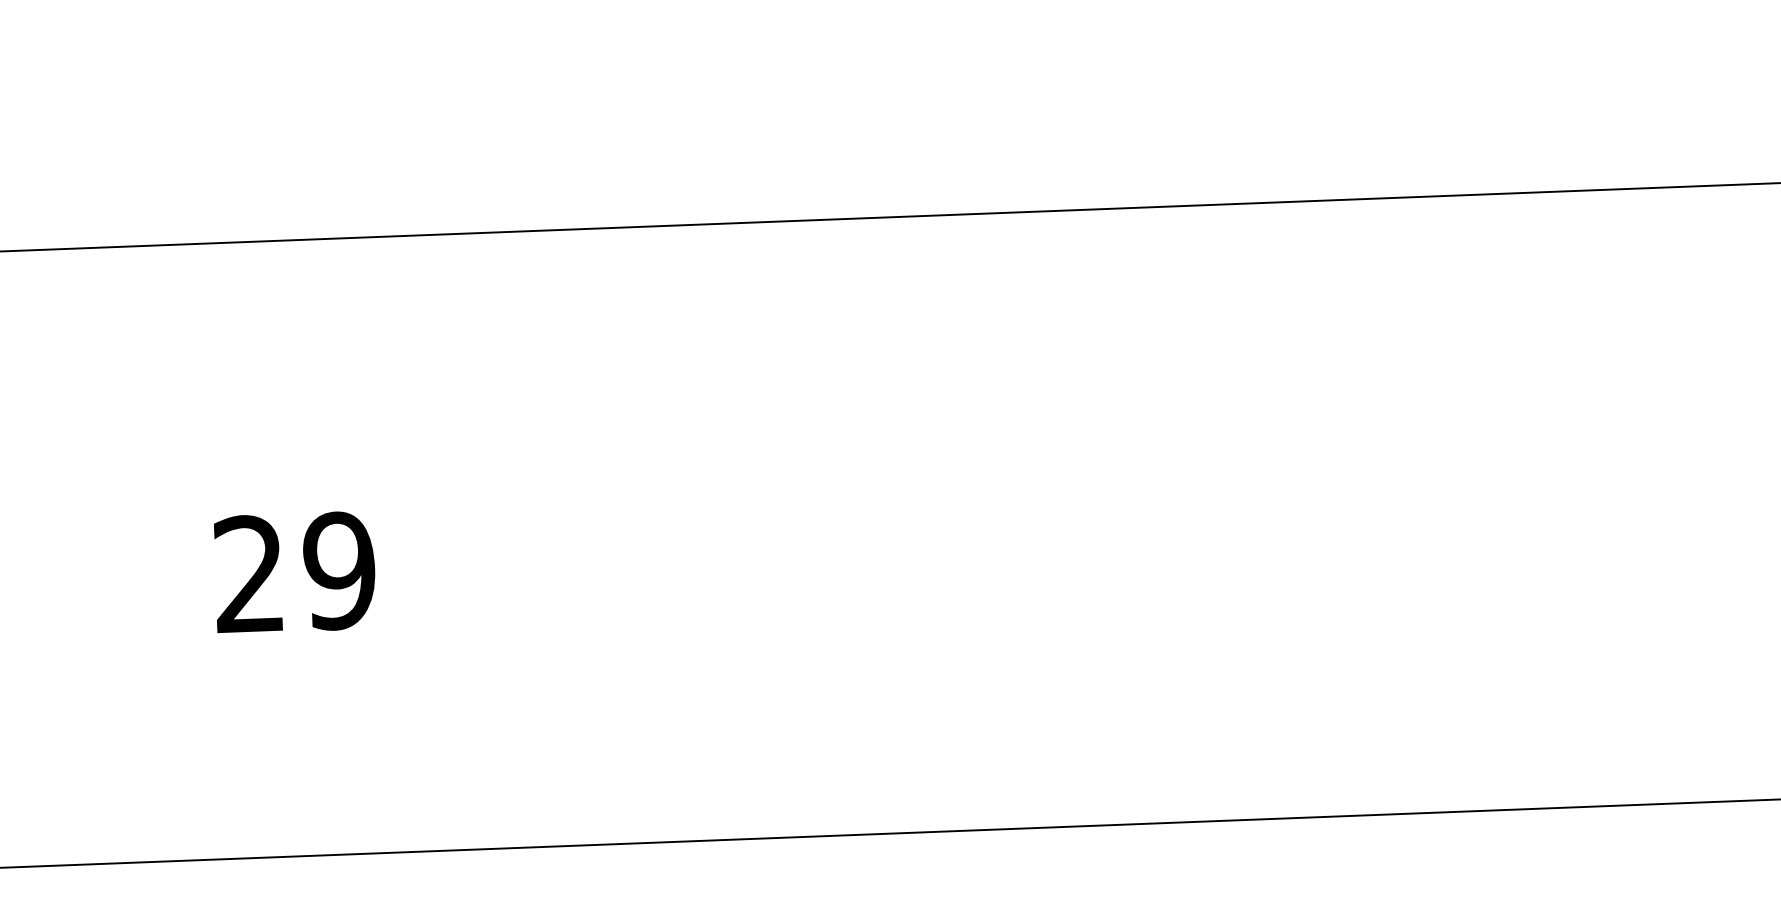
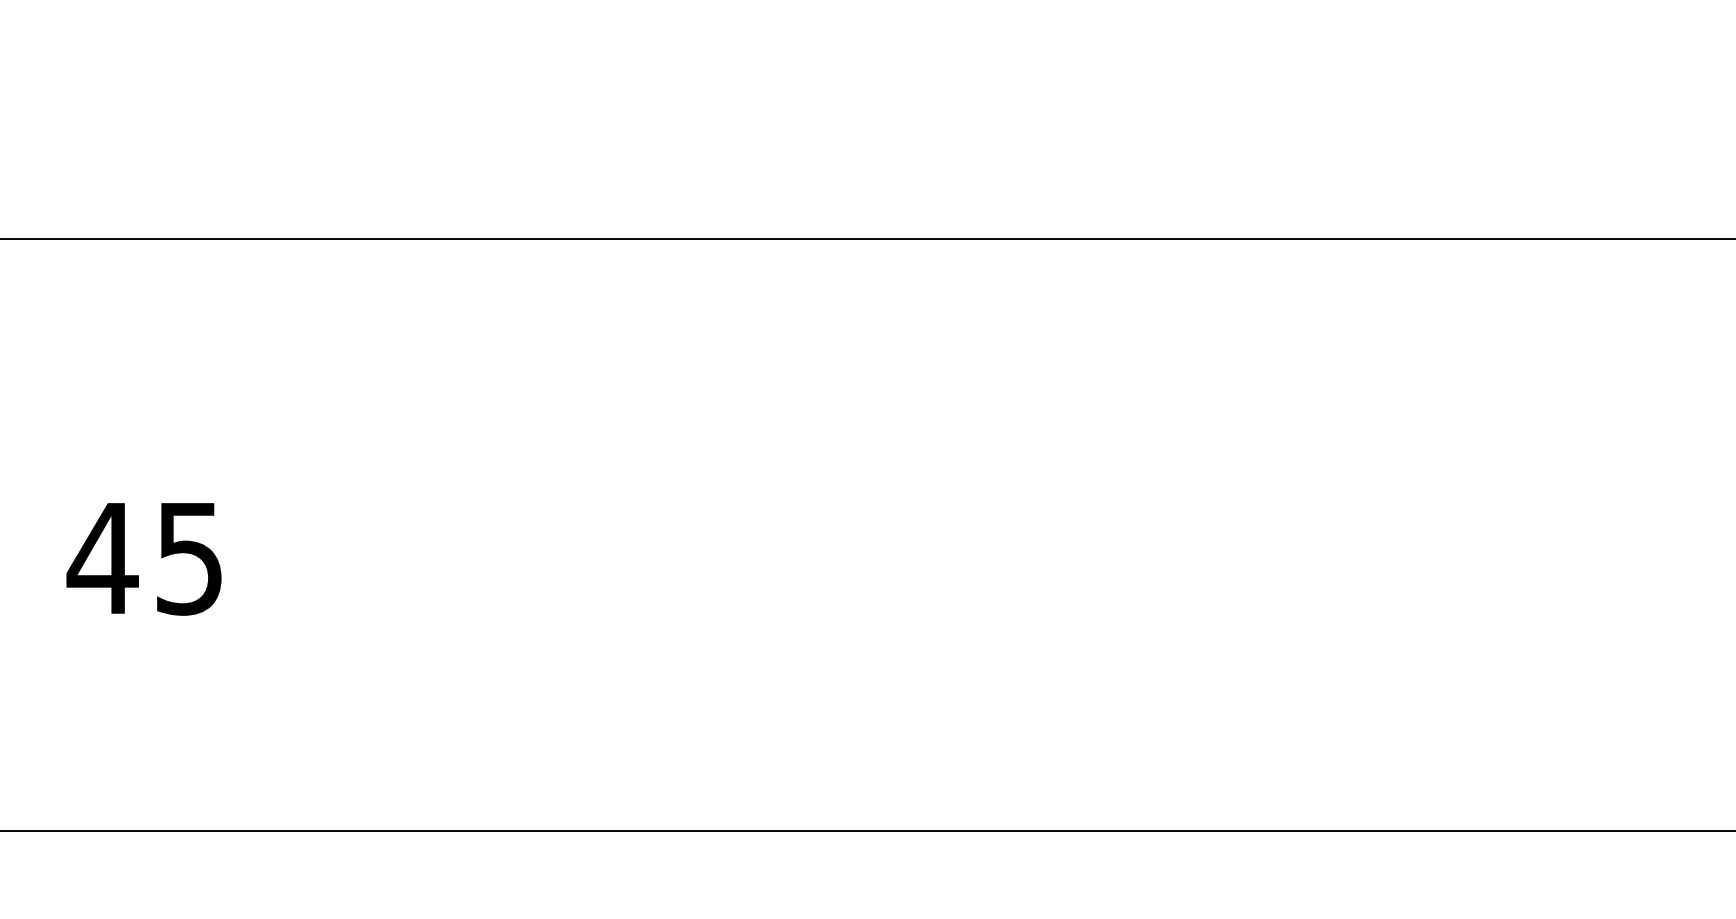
text: (292, 572) -> (144, 558), 29 -> 45

